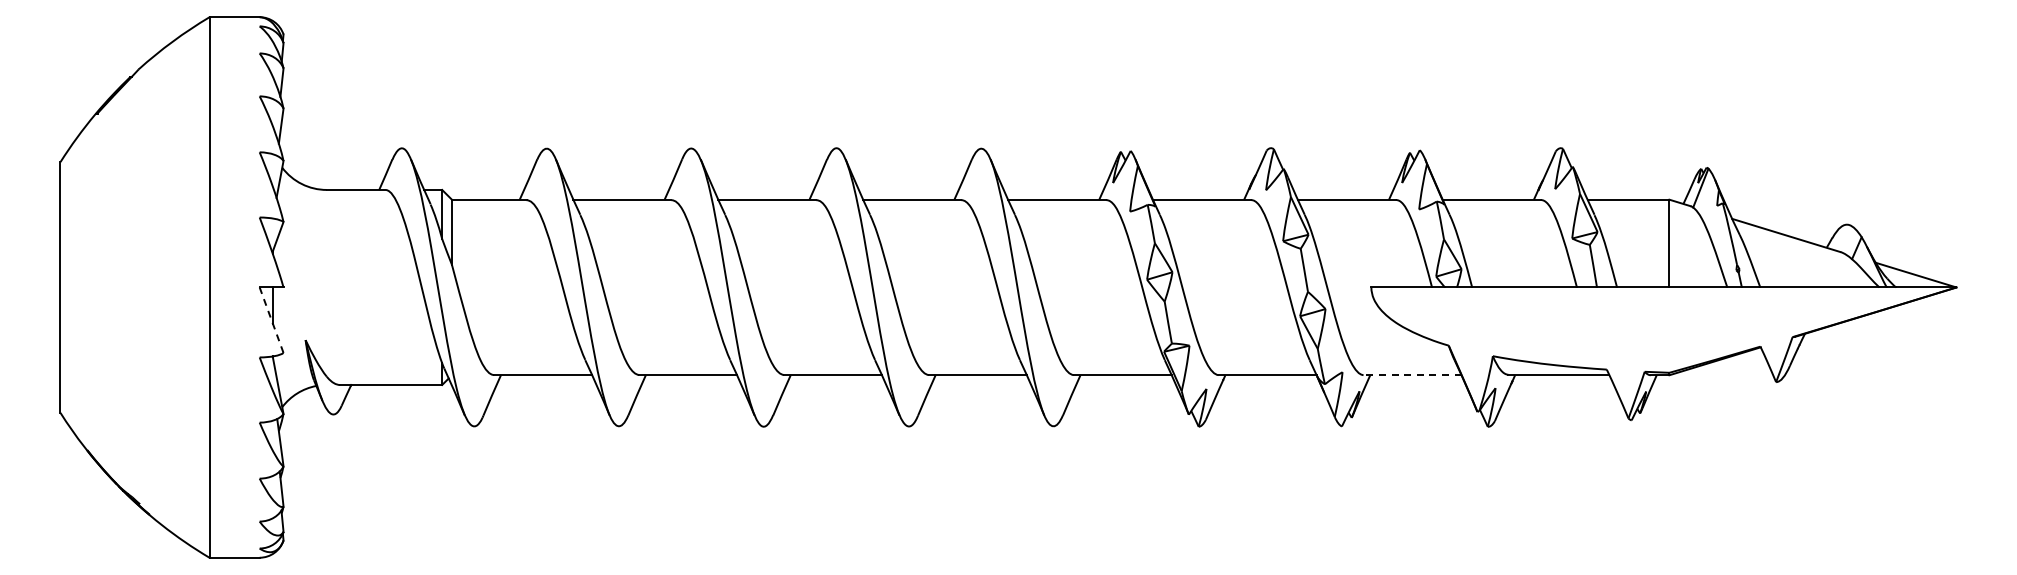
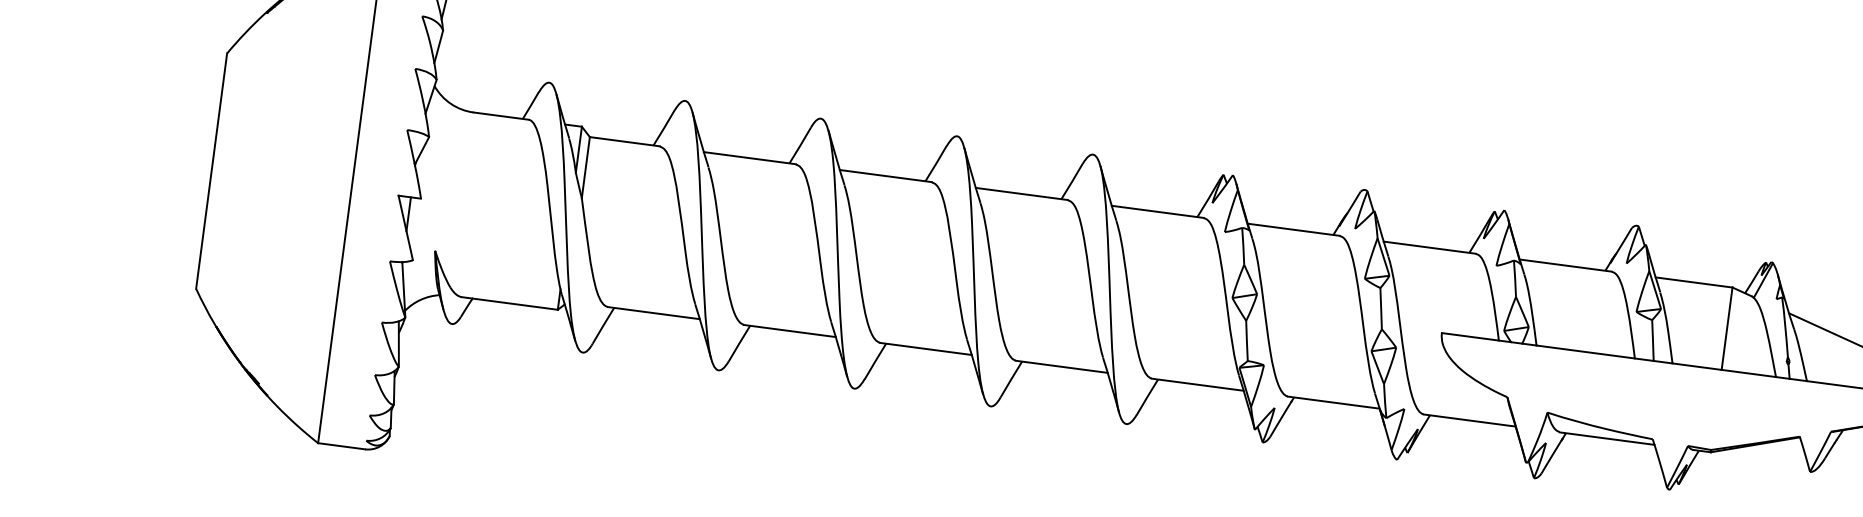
line: (271, 320) -> (405, 228), dashed -> solid
line: (1412, 375) -> (1469, 420), dashed -> solid

